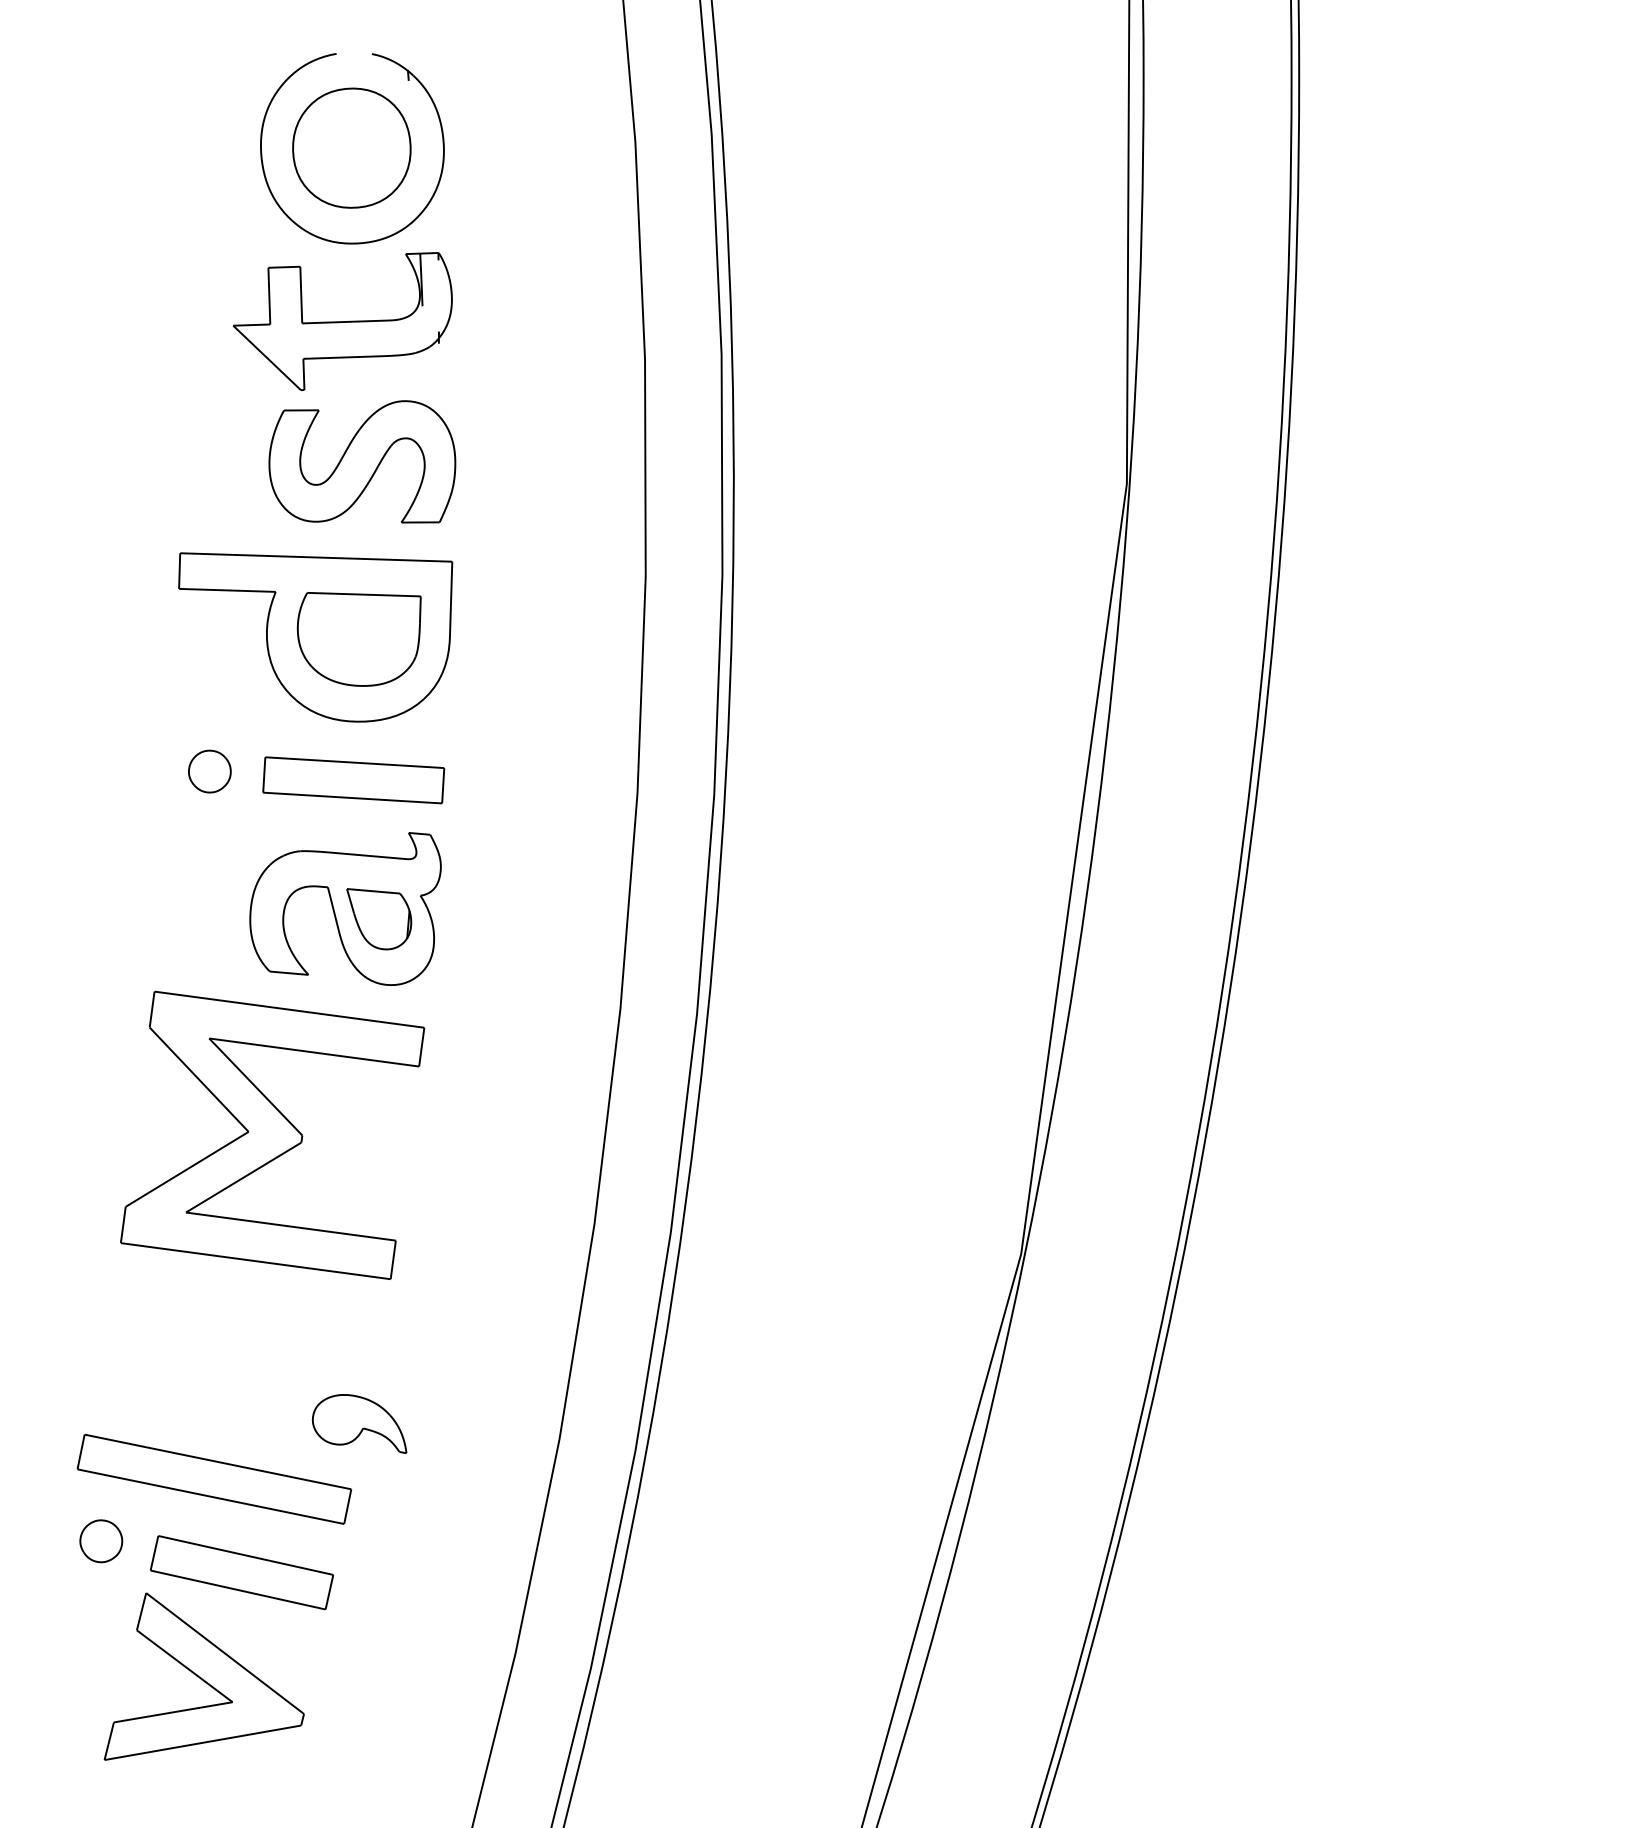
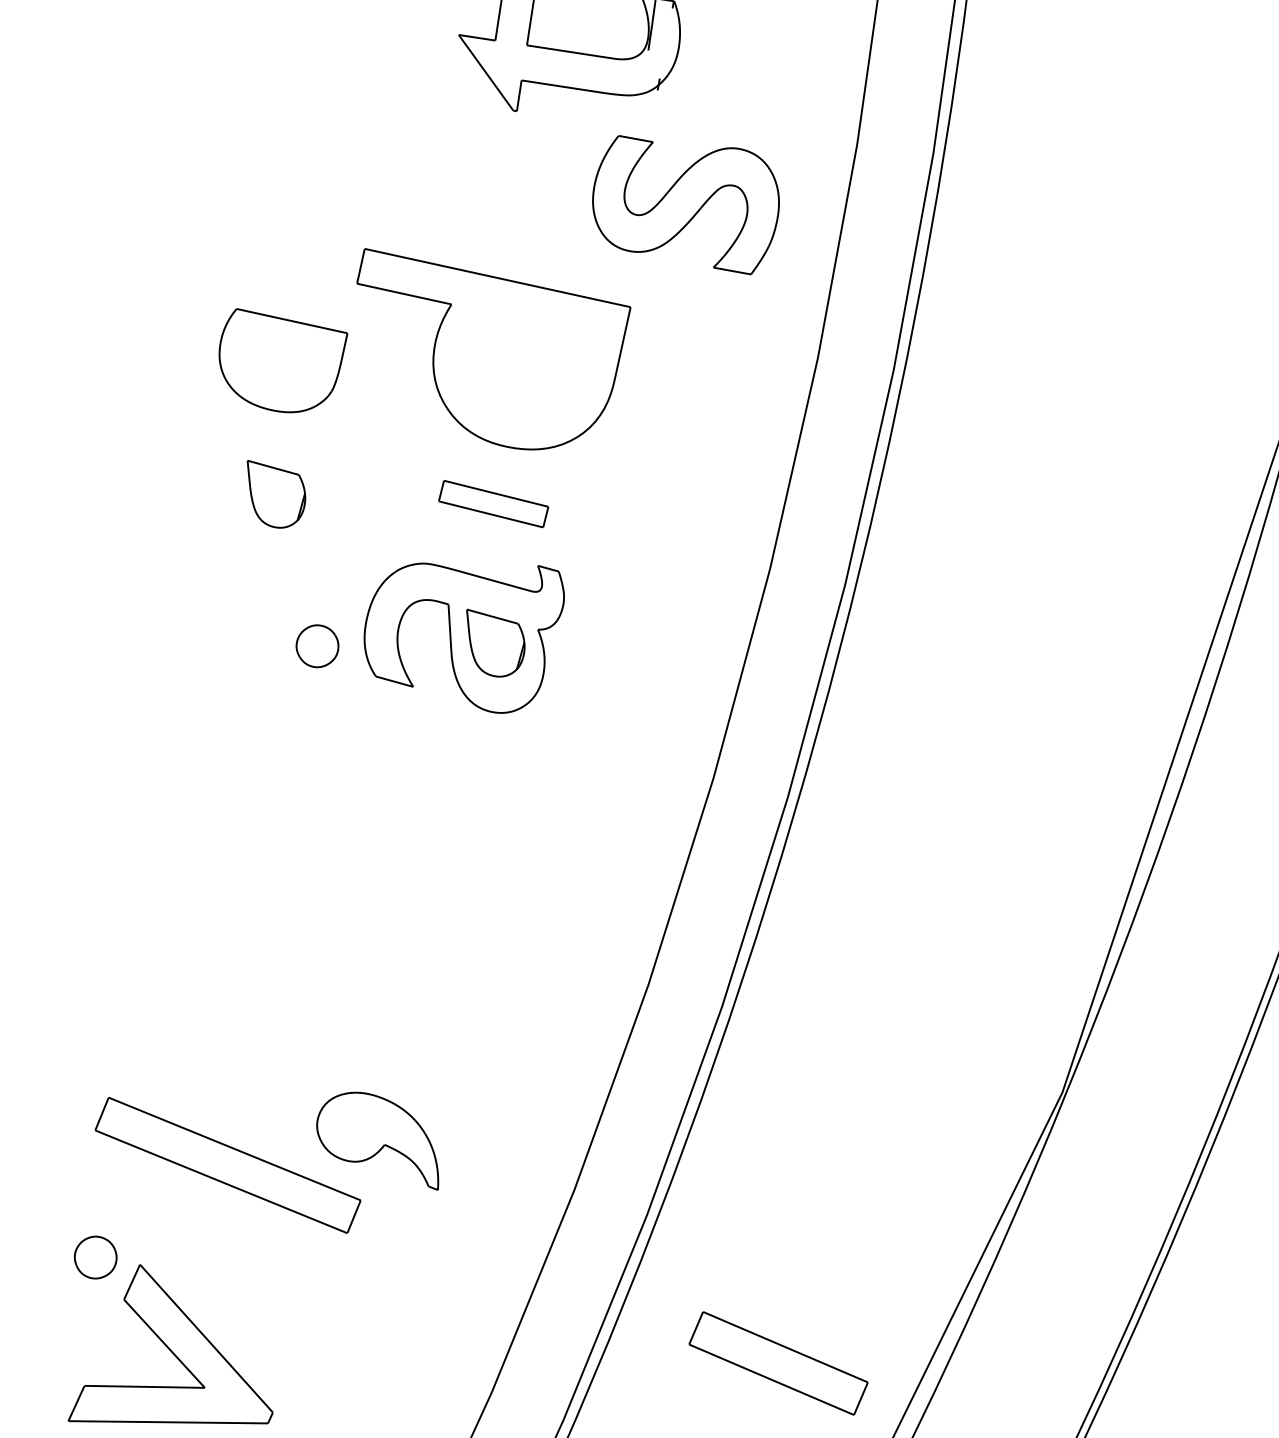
part: (362, 461) -> (686, 200), moved
part: (358, 639) -> (278, 364), moved
part: (209, 771) -> (317, 646), moved
part: (353, 780) -> (493, 504), size x0.6
part: (136, 813) -> (273, 496), added
part: (272, 1134) -> (348, 837), removed
part: (359, 1423) -> (380, 1137), size x1.4
part: (101, 1541) -> (95, 1257), moved
part: (242, 1572) -> (779, 1363), moved

